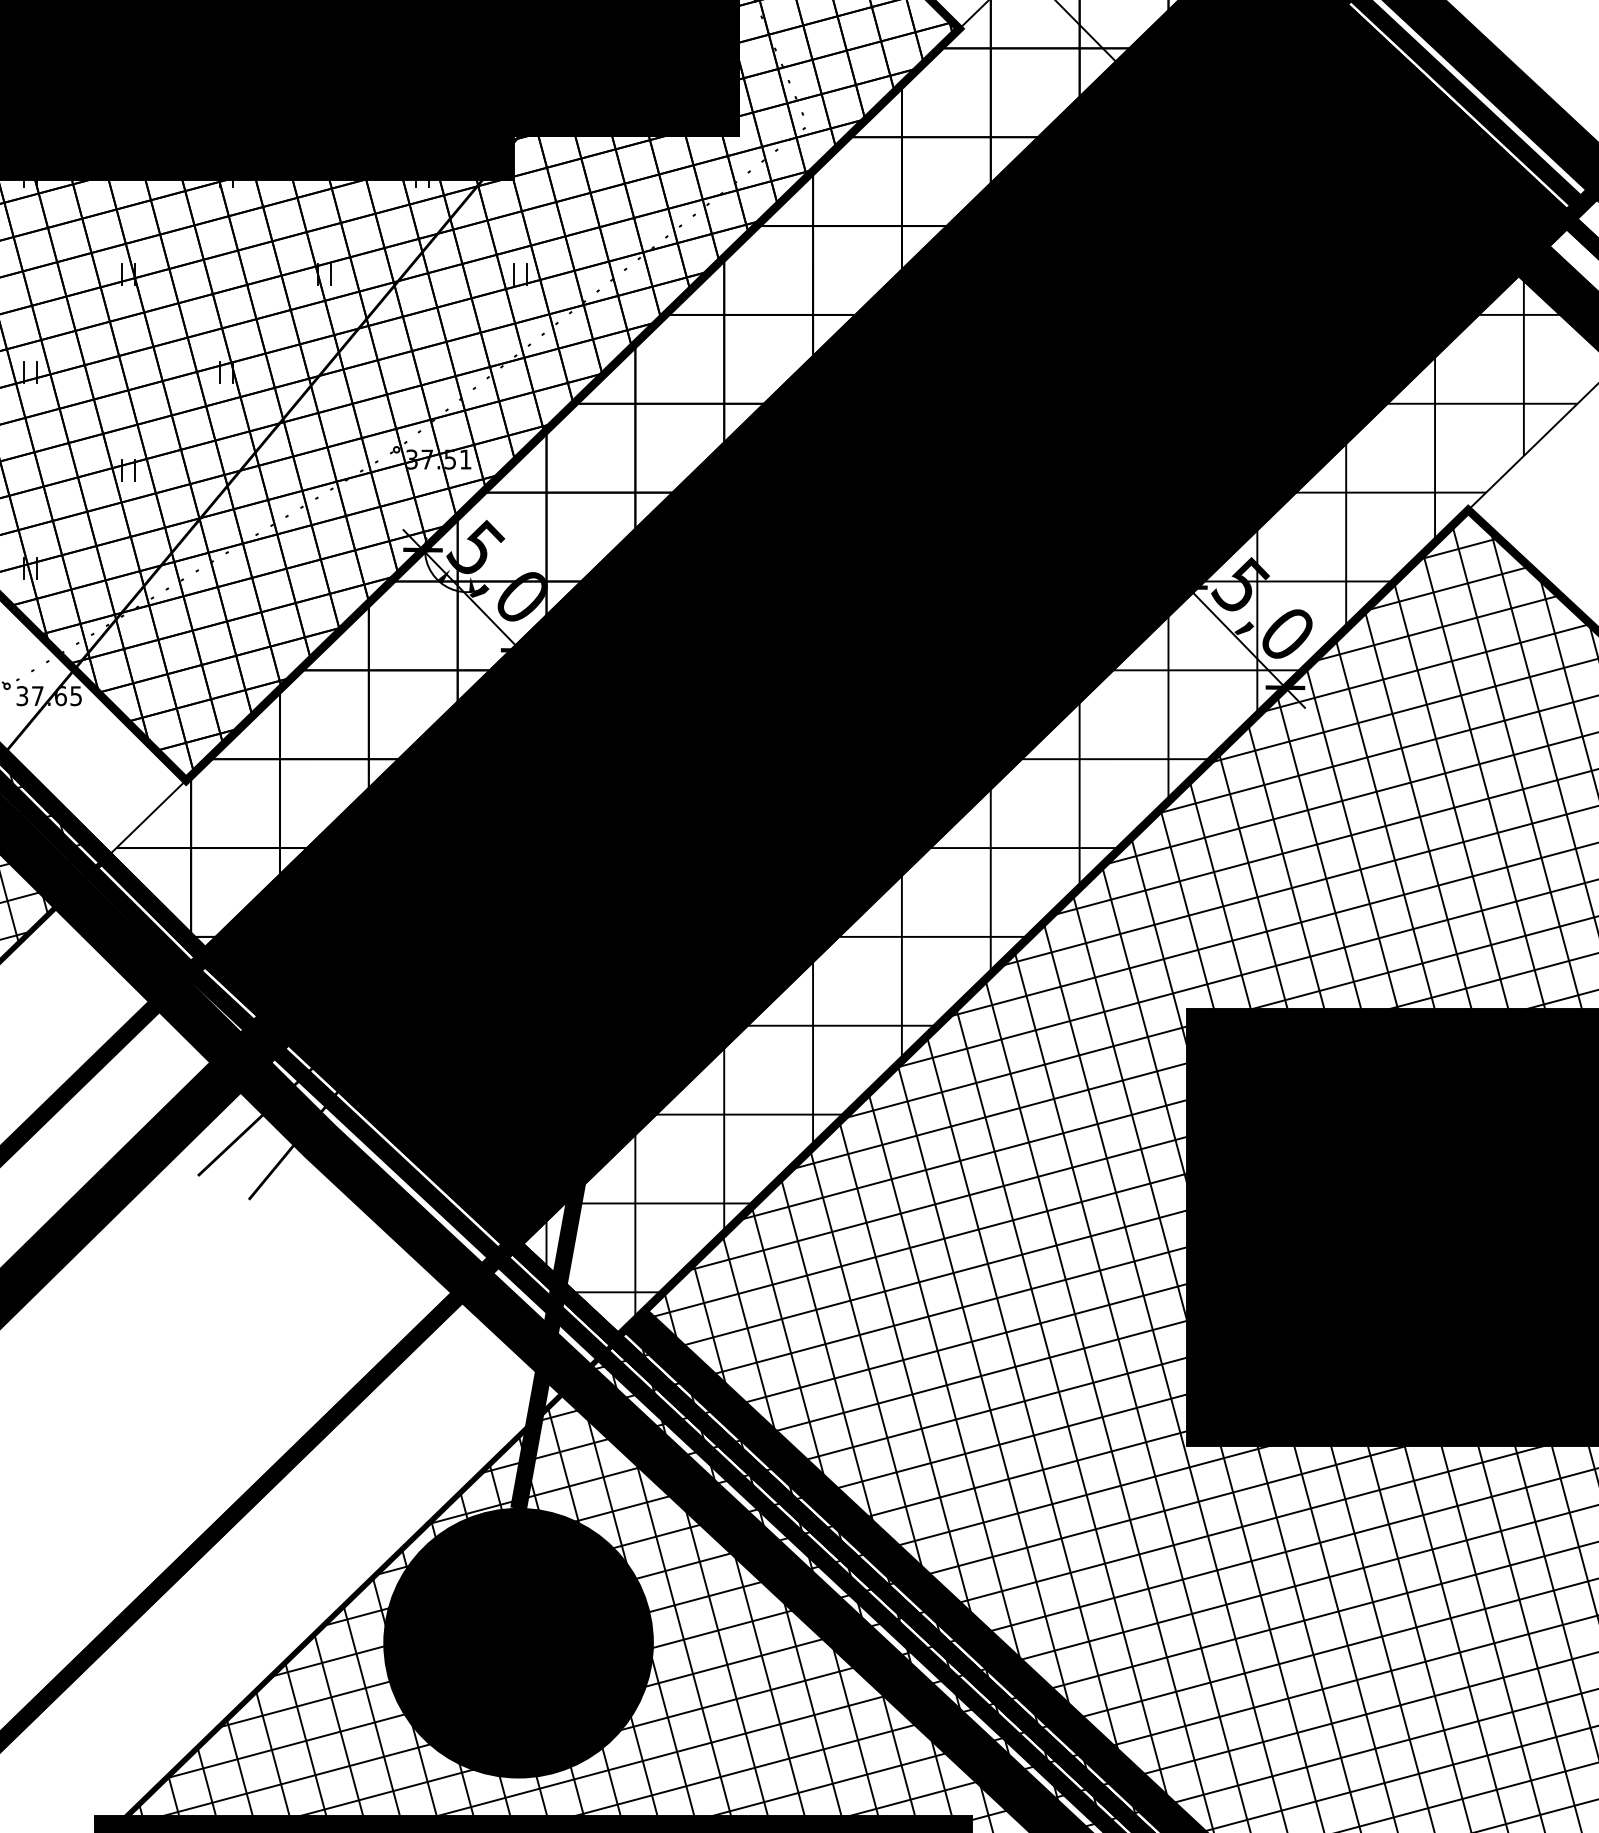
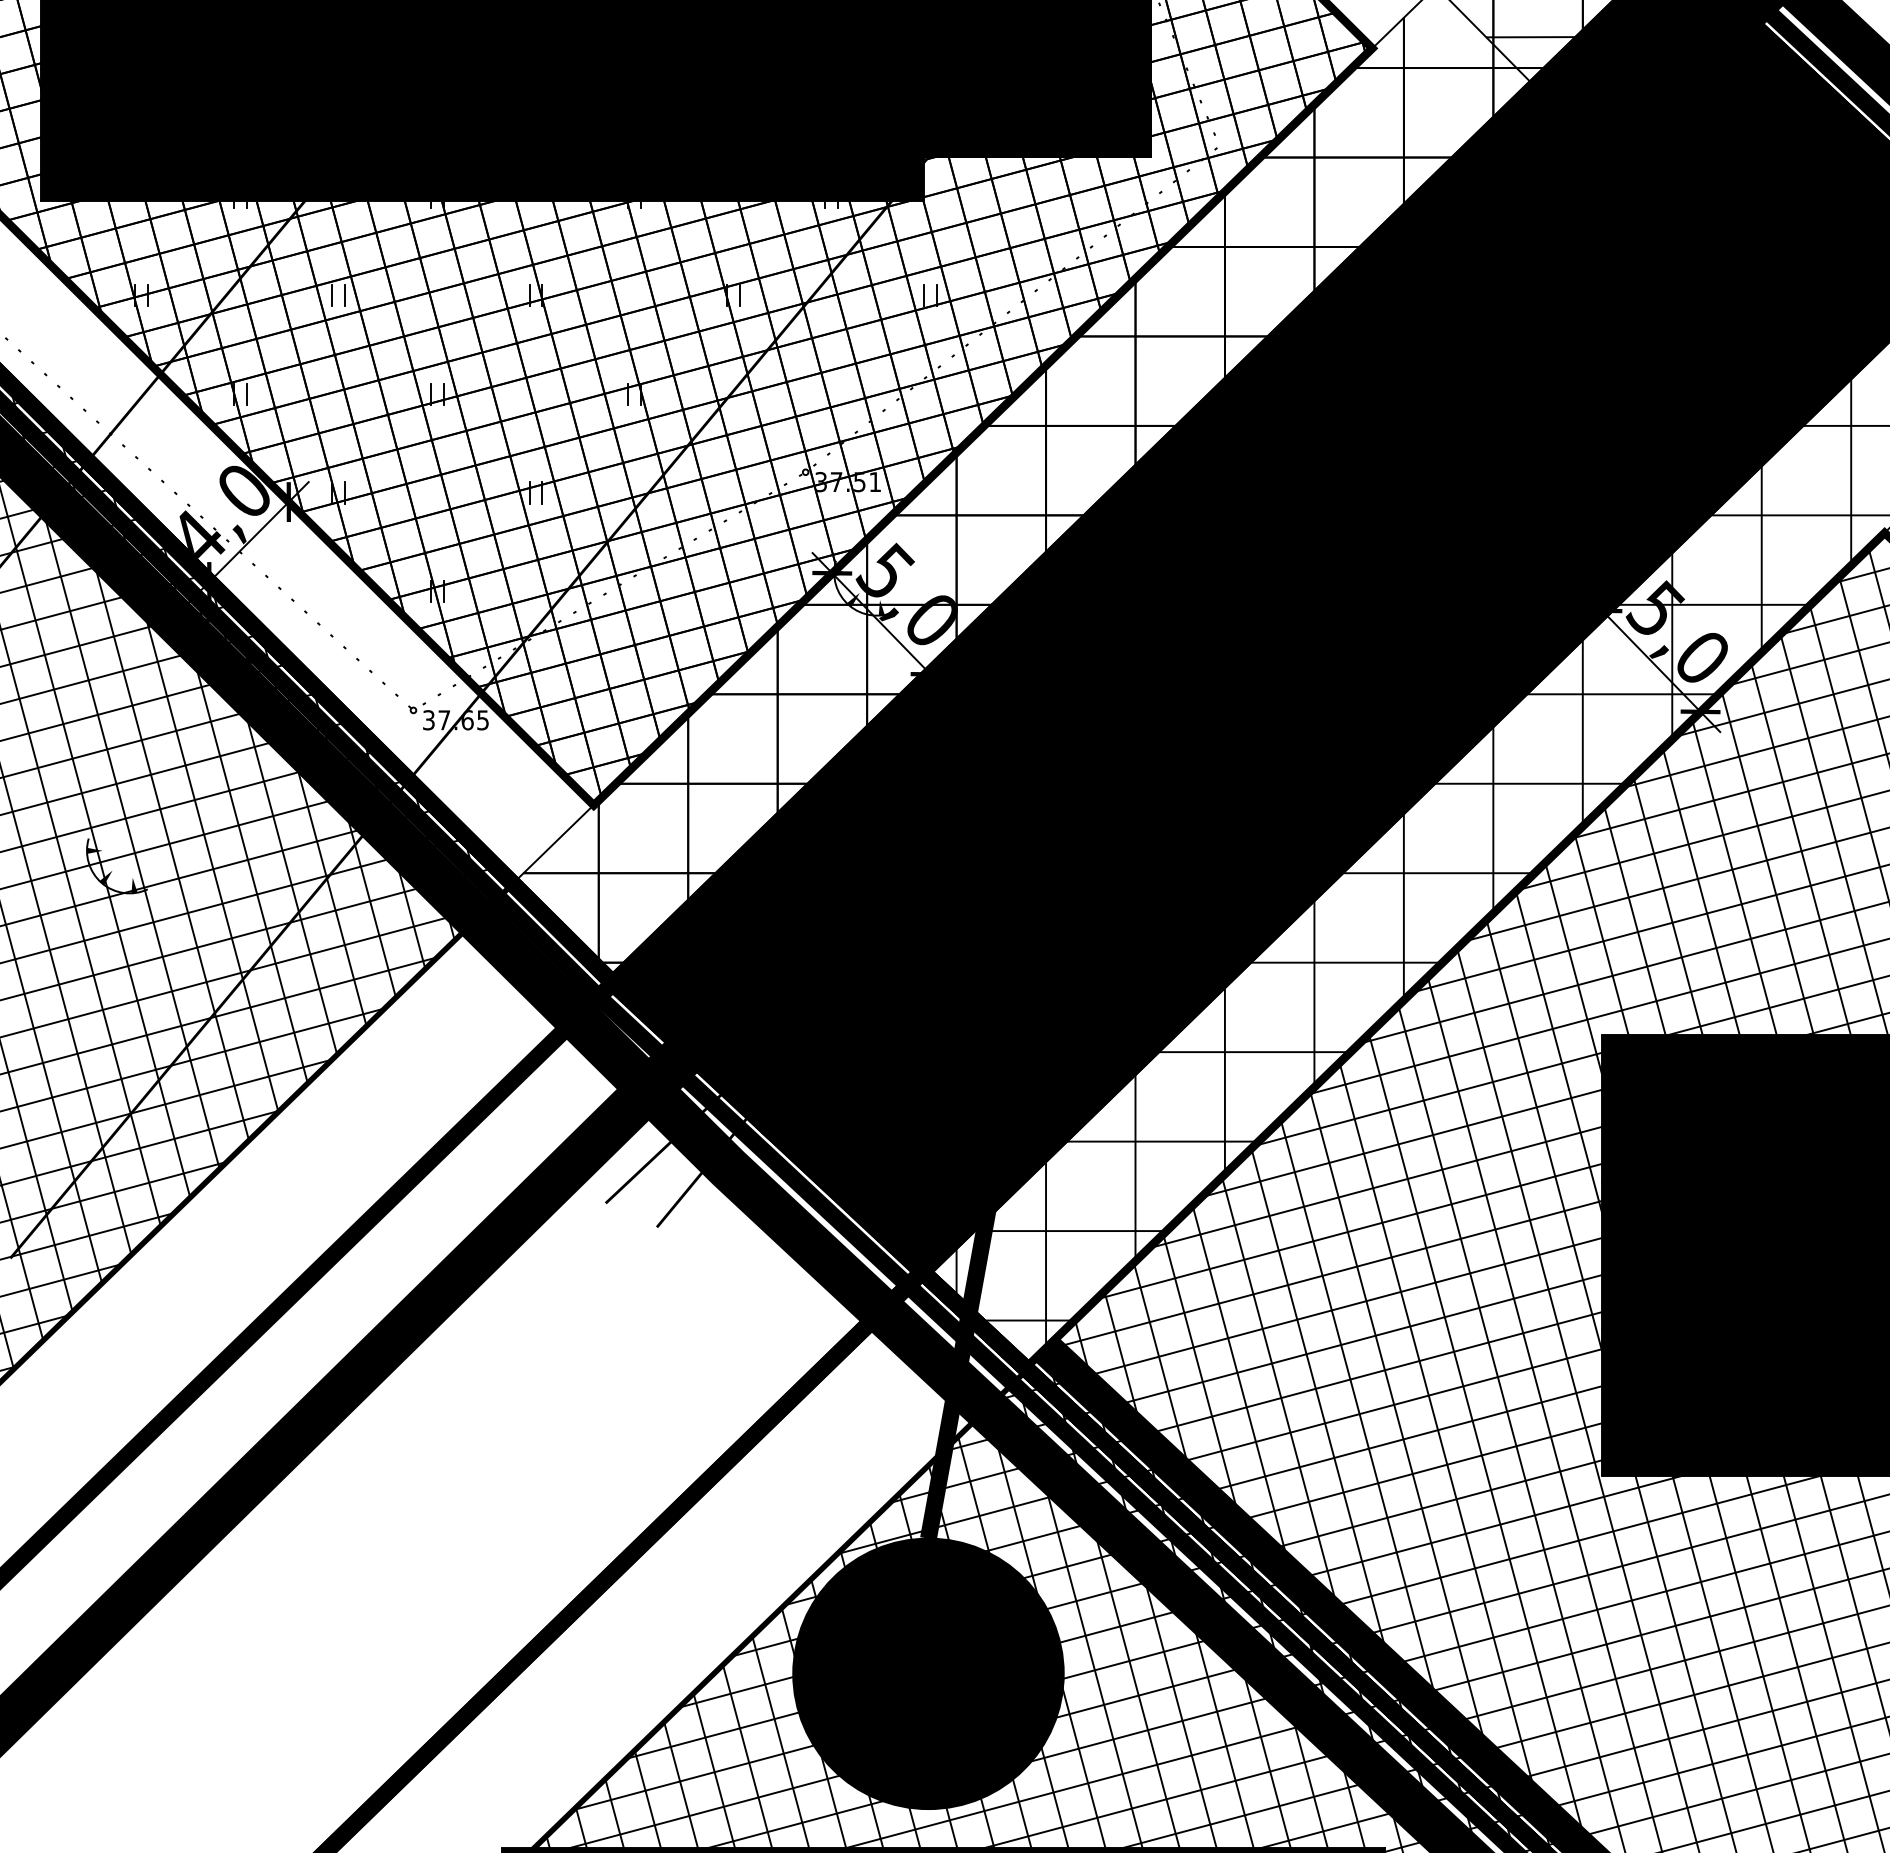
hatch: (1122, 39) -> (1536, 59), added

